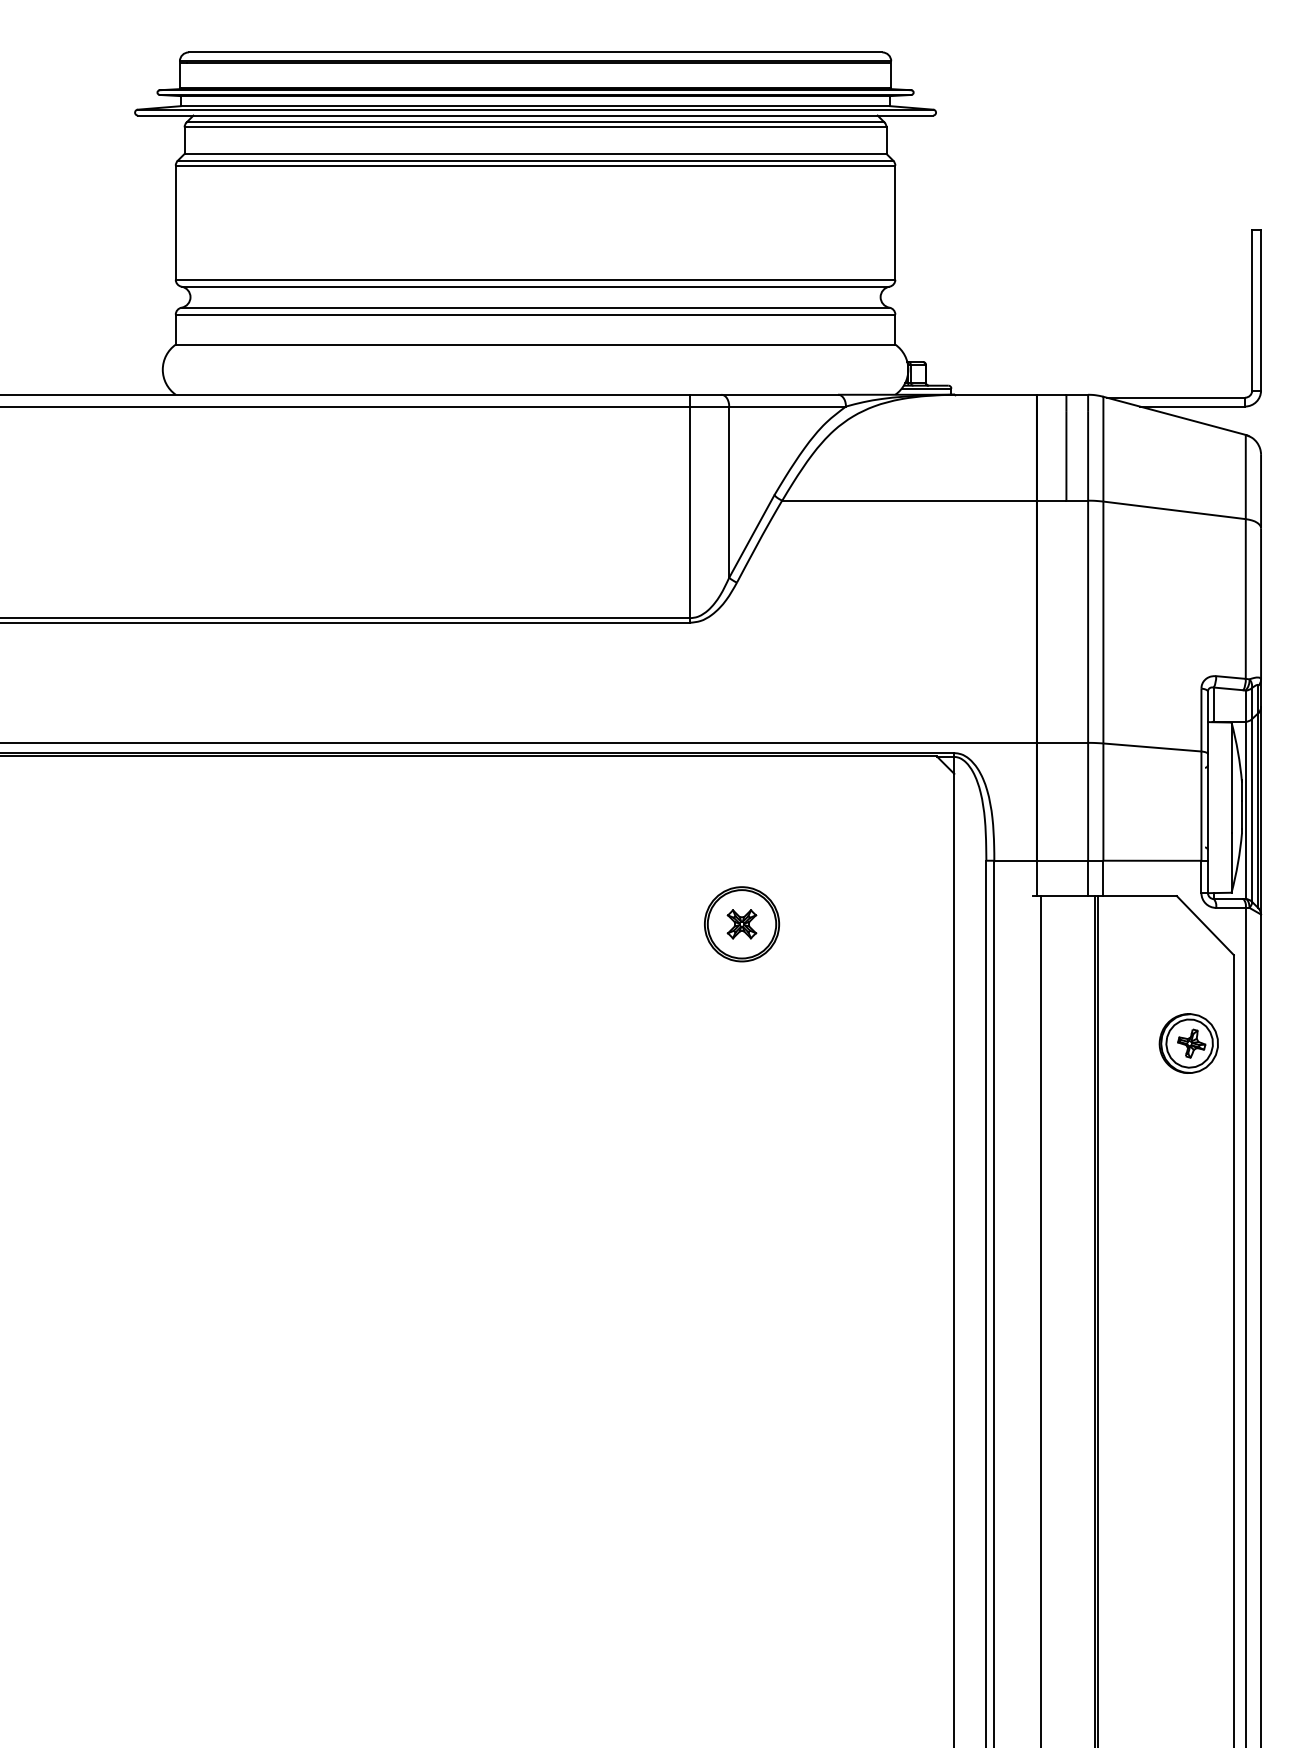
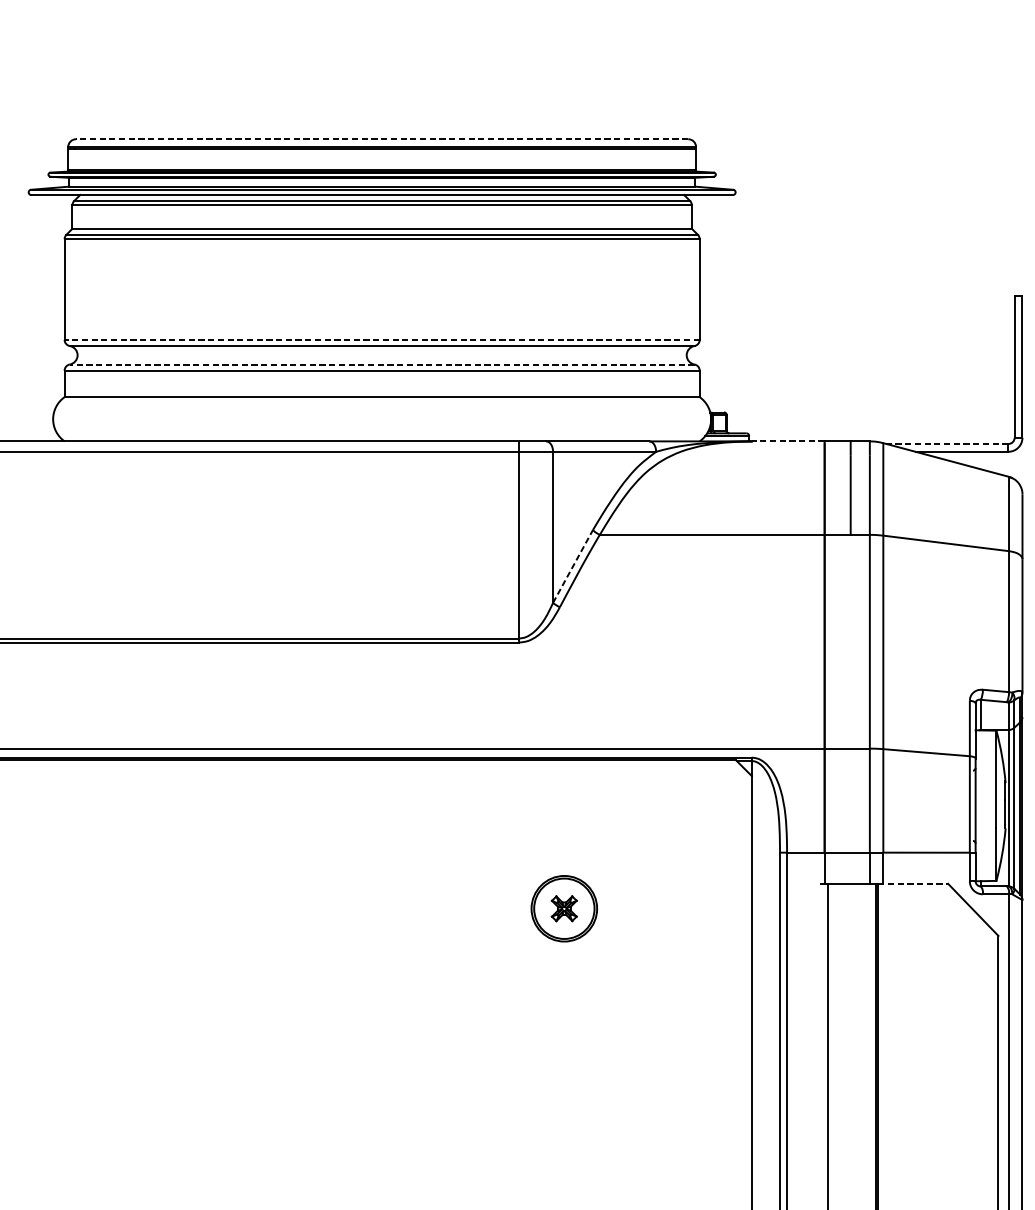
line: (535, 52) -> (382, 139), solid -> dashed
line: (535, 279) -> (382, 339), solid -> dashed
line: (535, 307) -> (382, 364), solid -> dashed
line: (995, 394) -> (788, 441), solid -> dashed
line: (1175, 397) -> (946, 443), solid -> dashed
line: (752, 536) -> (573, 566), solid -> dashed
line: (1137, 896) -> (913, 884), solid -> dashed
part: (1188, 1043) -> (958, 1013), removed

